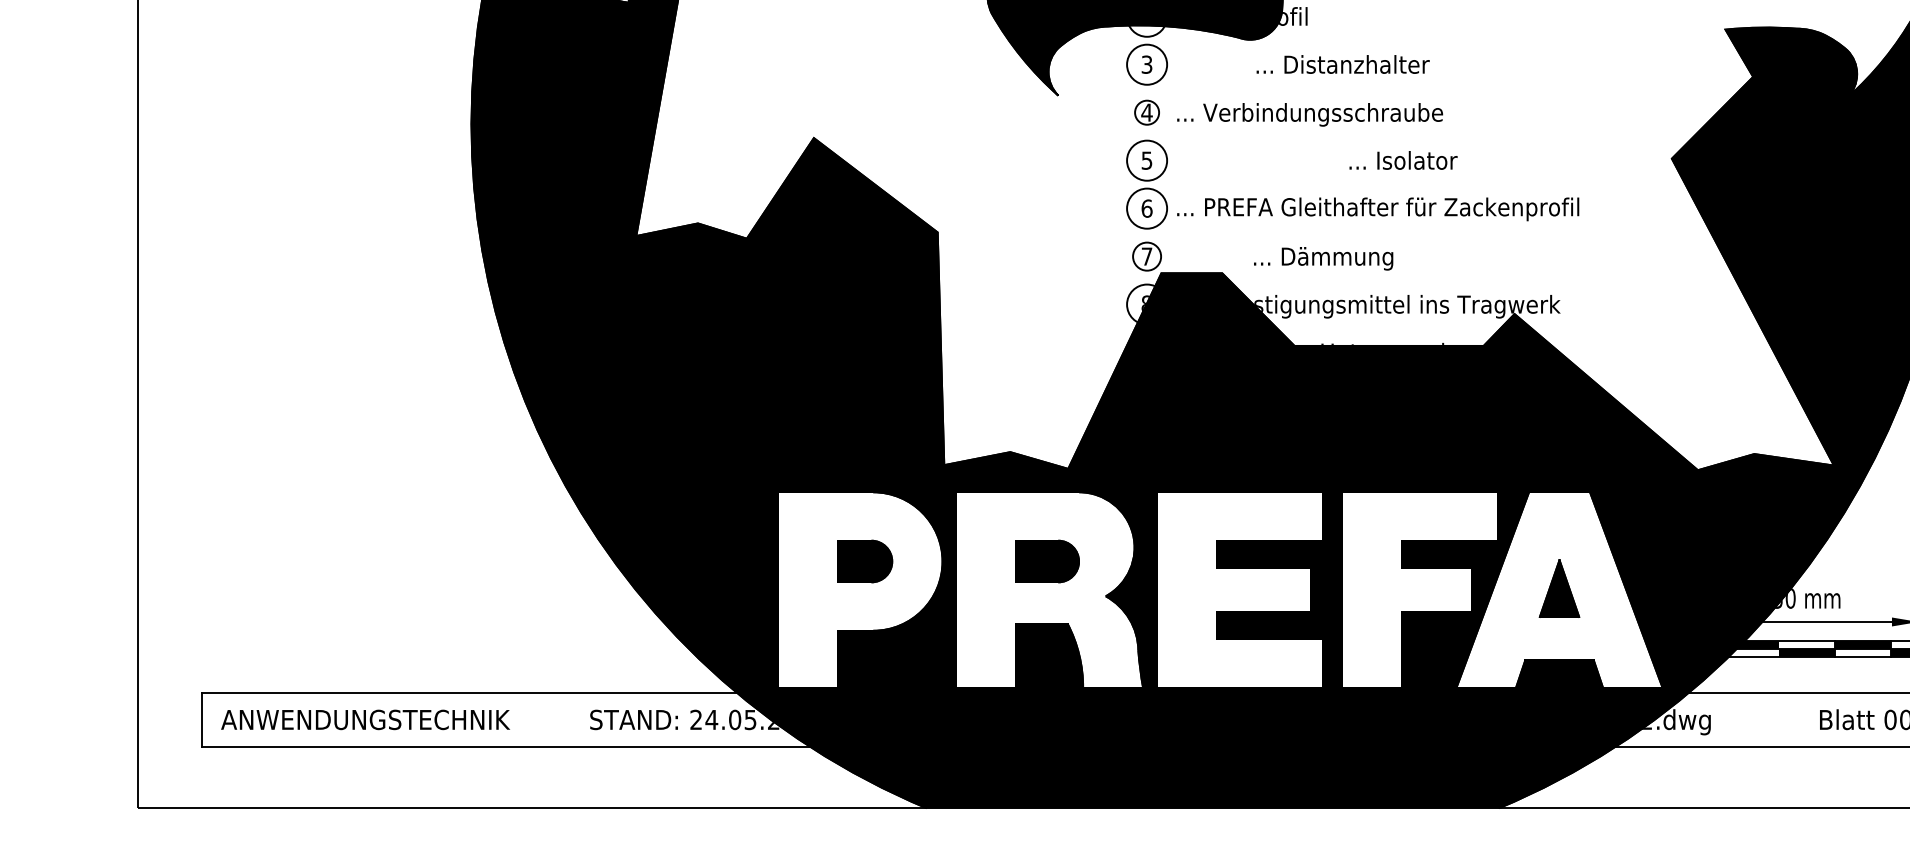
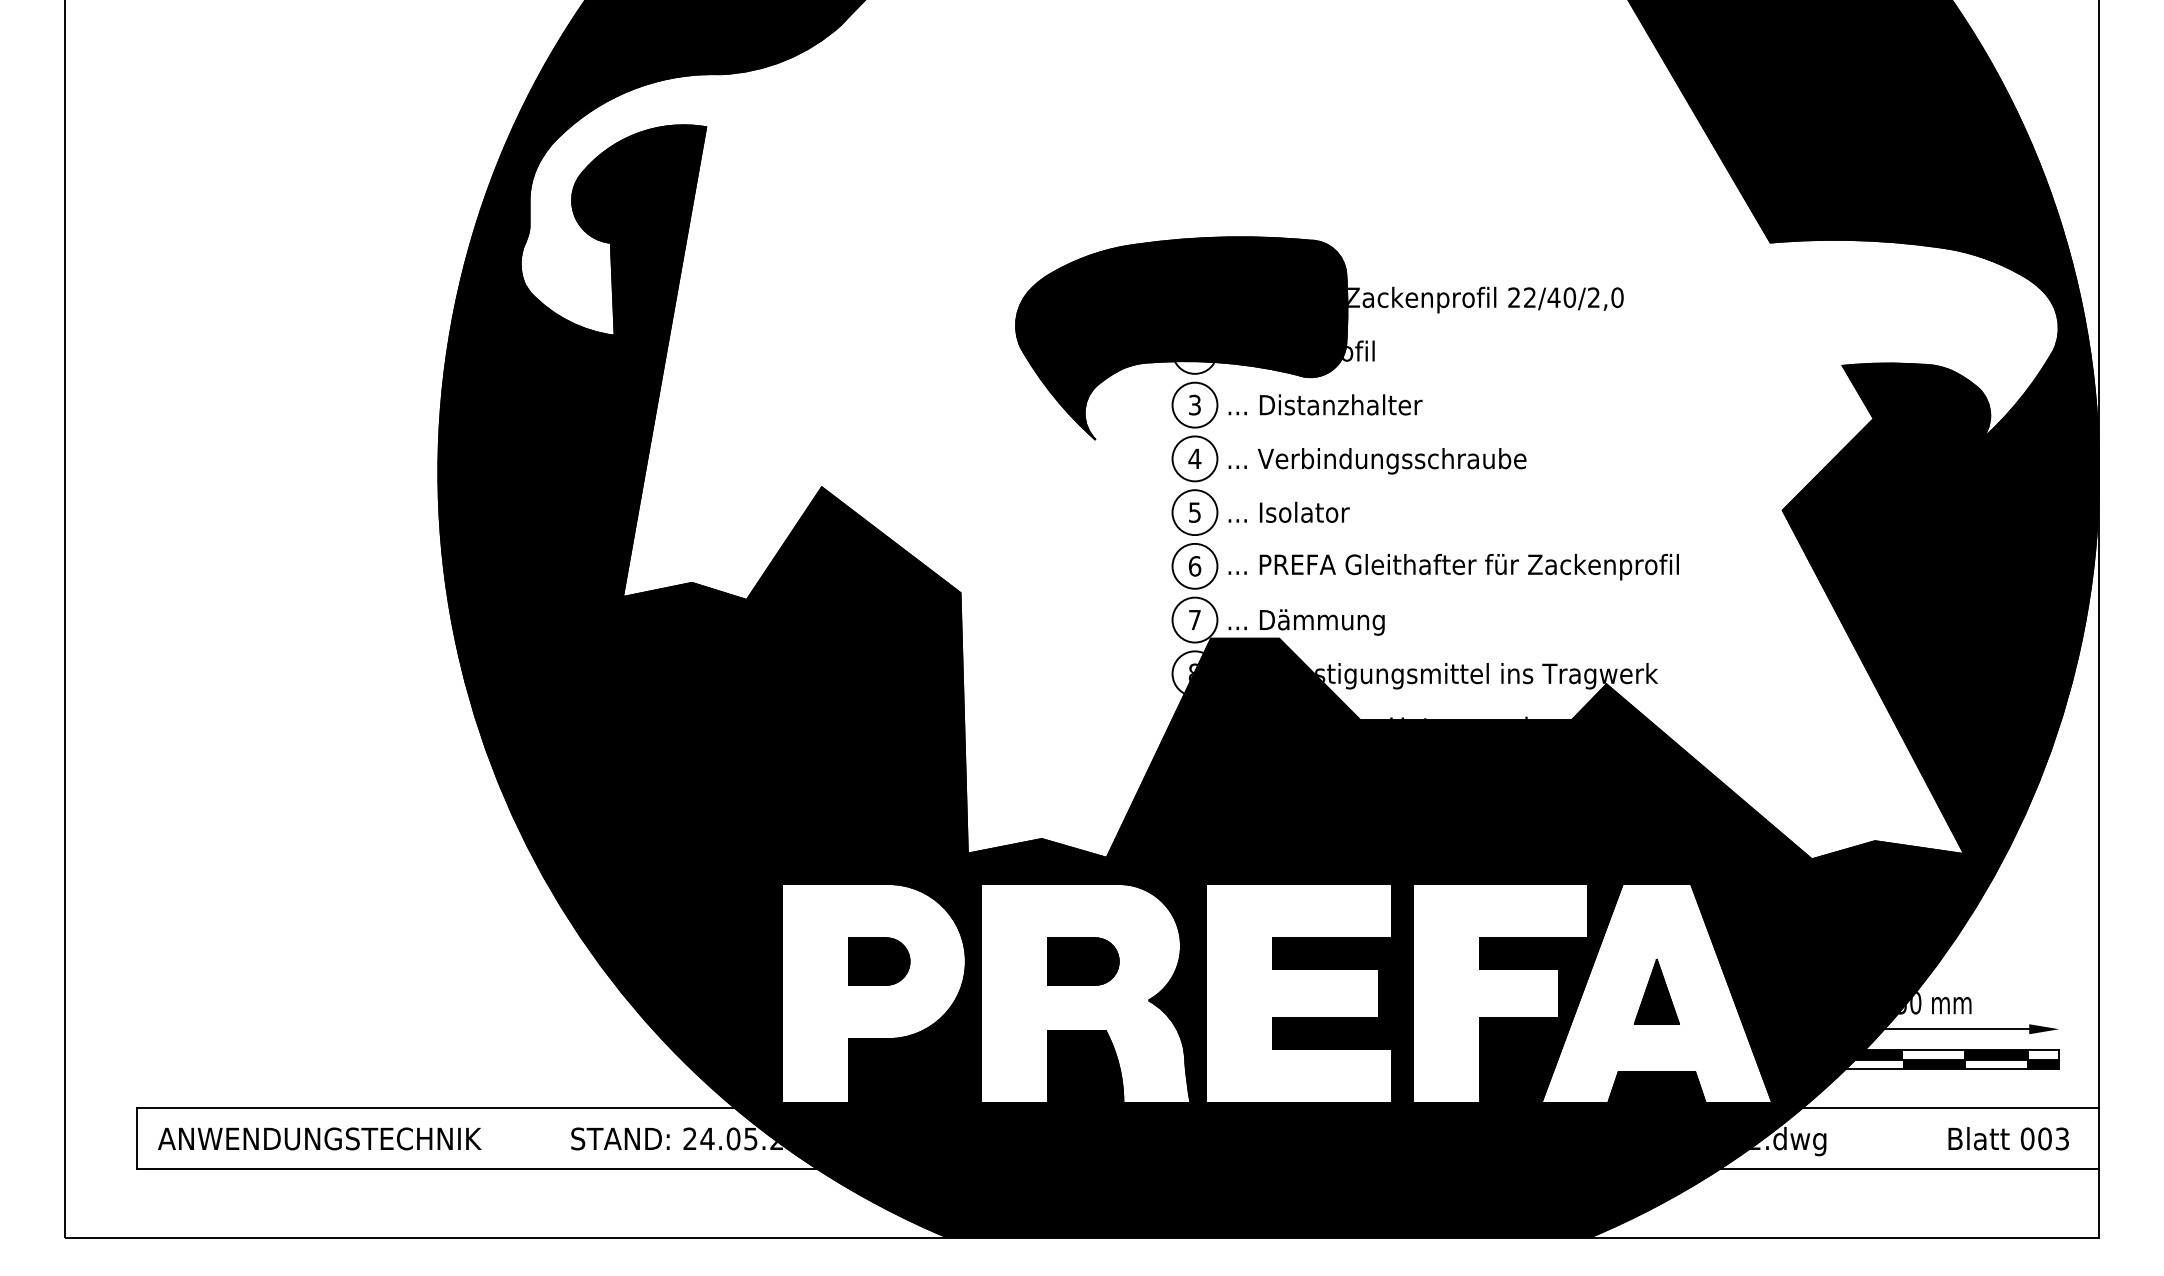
text: (1343, 64) -> (1325, 404), moved
circle: (1146, 112) -> (1194, 458), size x1.67
text: (1402, 159) -> (1288, 511), moved
circle: (1146, 256) -> (1194, 619), size x1.43
text: (1323, 258) -> (1306, 622), moved

